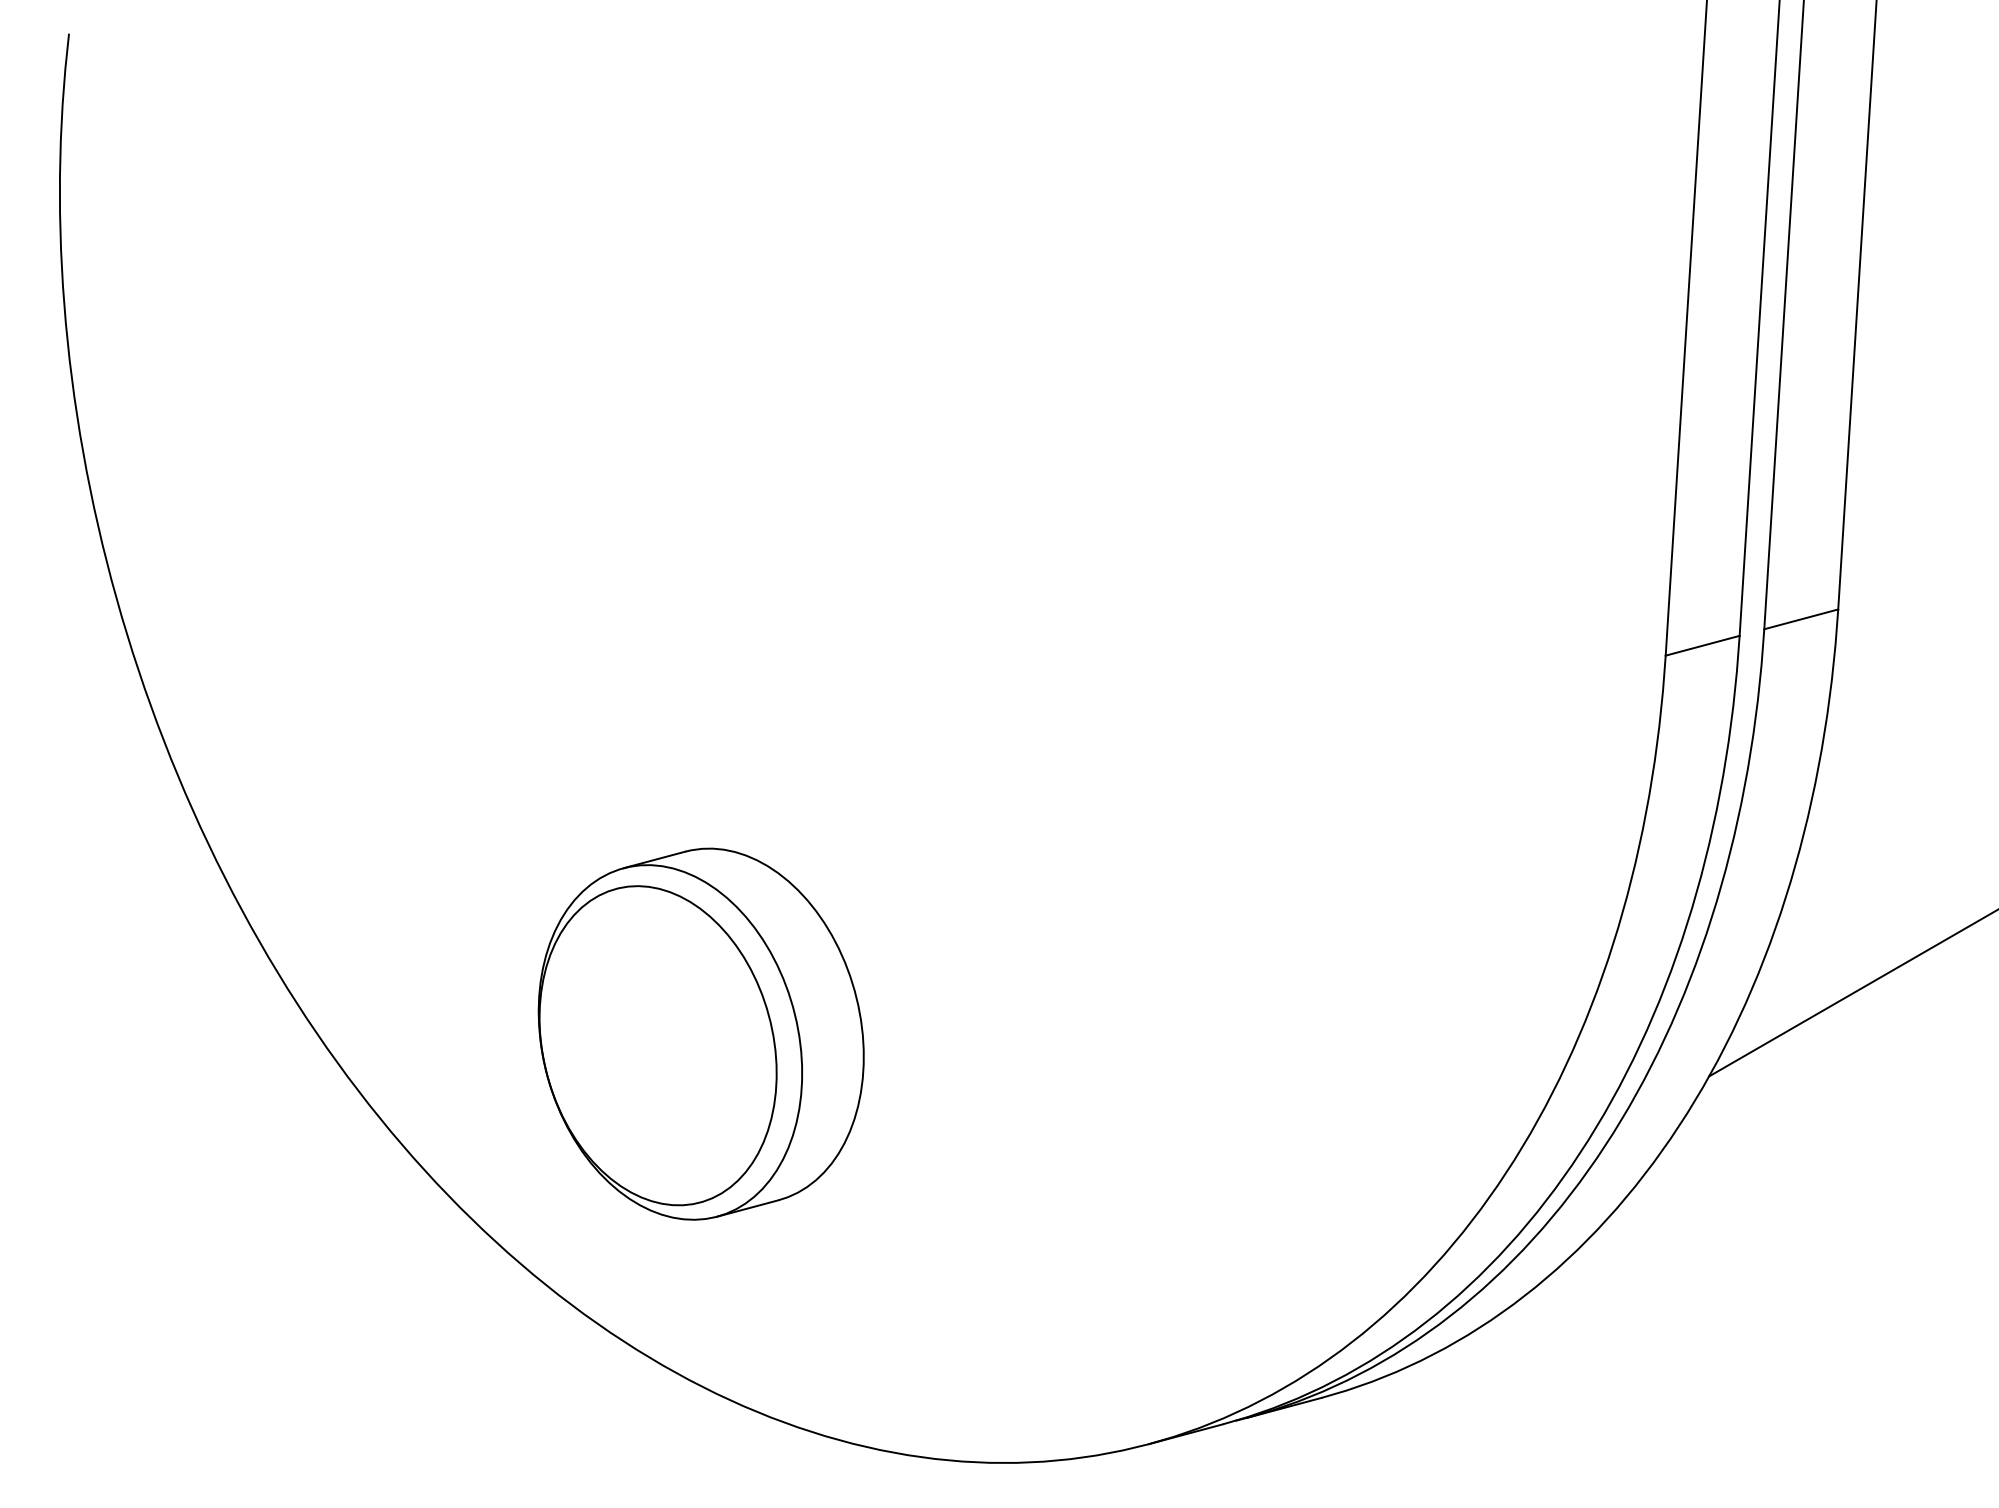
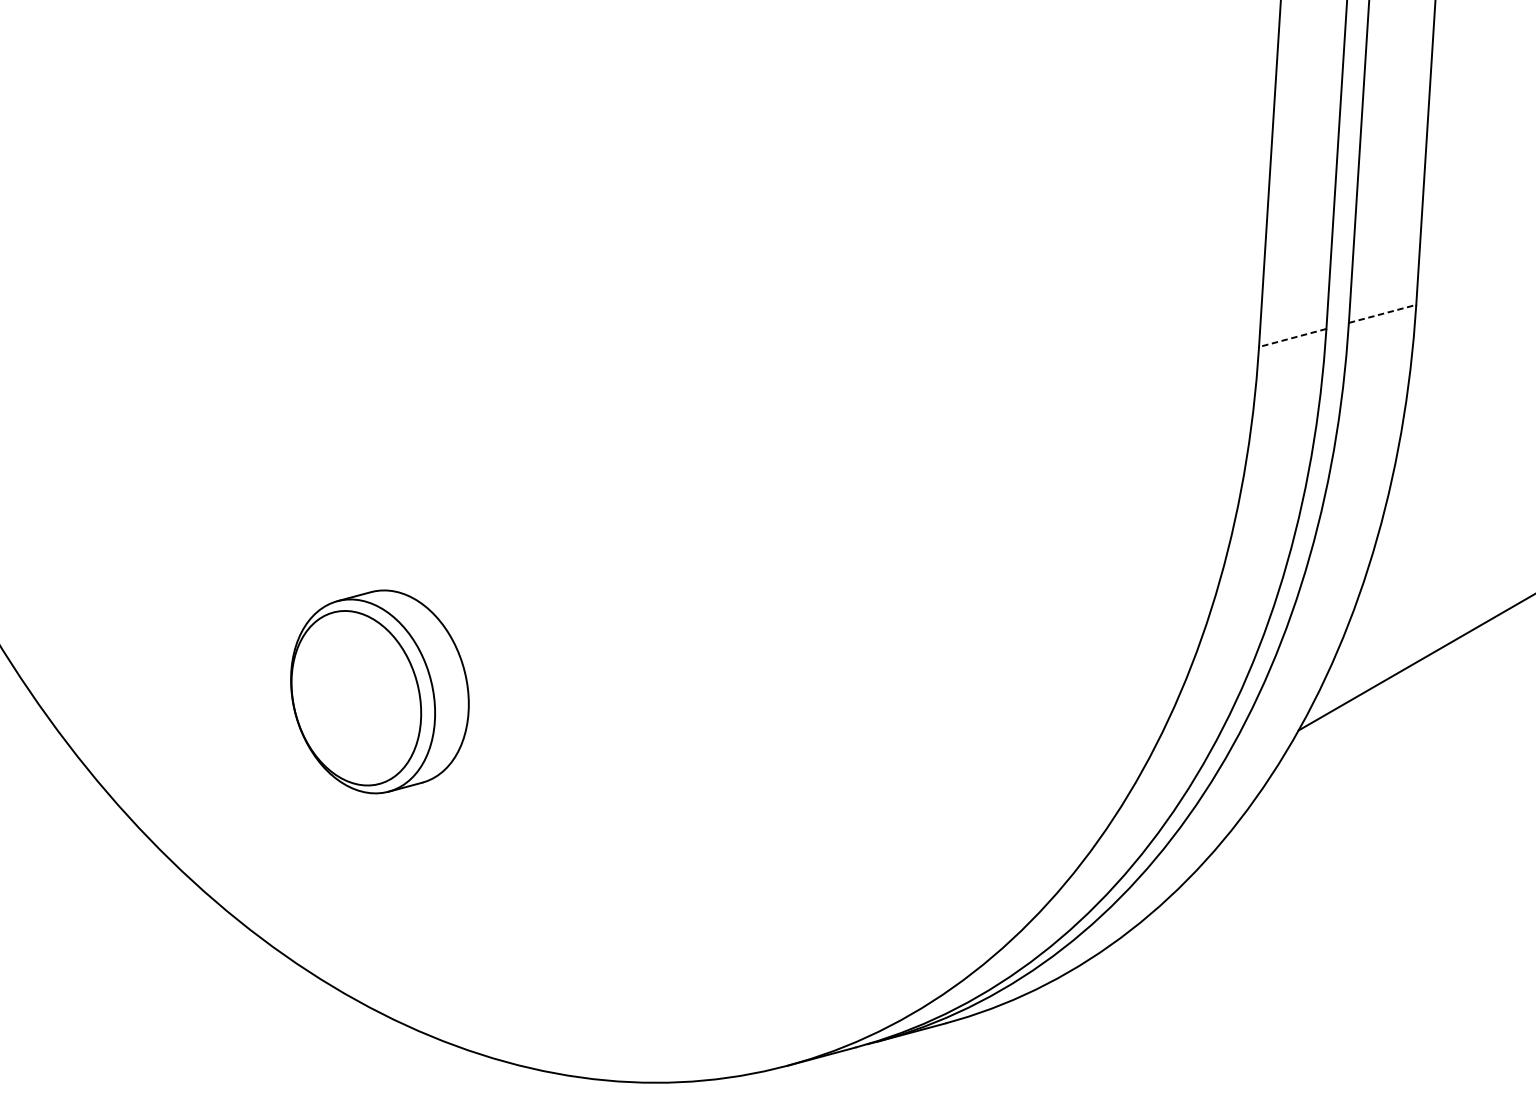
line: (1801, 619) -> (1382, 314), solid -> dashed
line: (1702, 645) -> (1292, 337), solid -> dashed
part: (700, 1033) -> (379, 691), size x0.6

